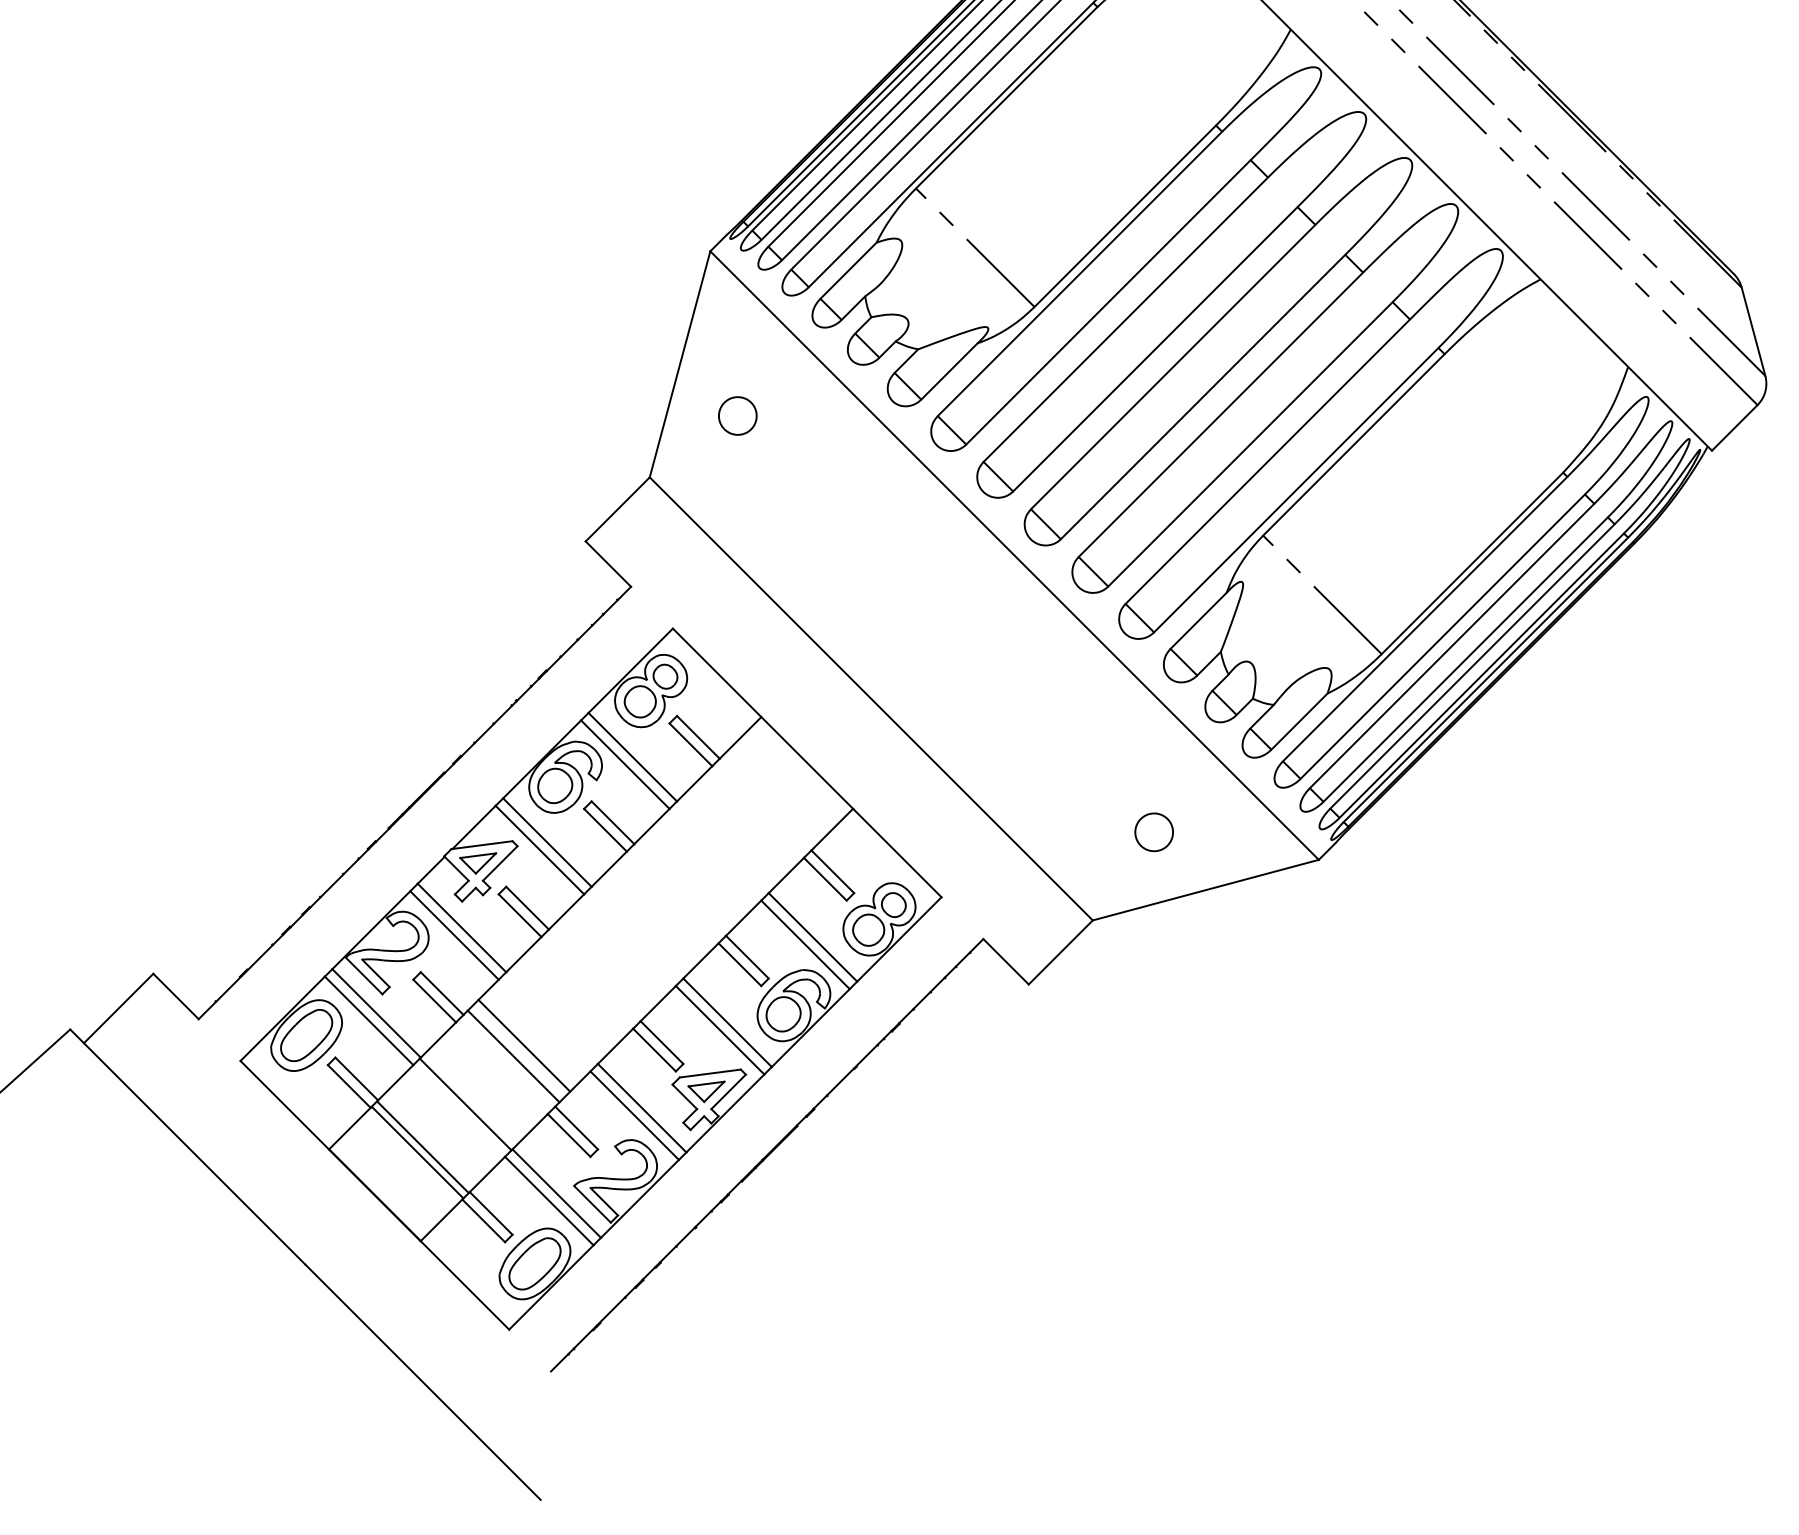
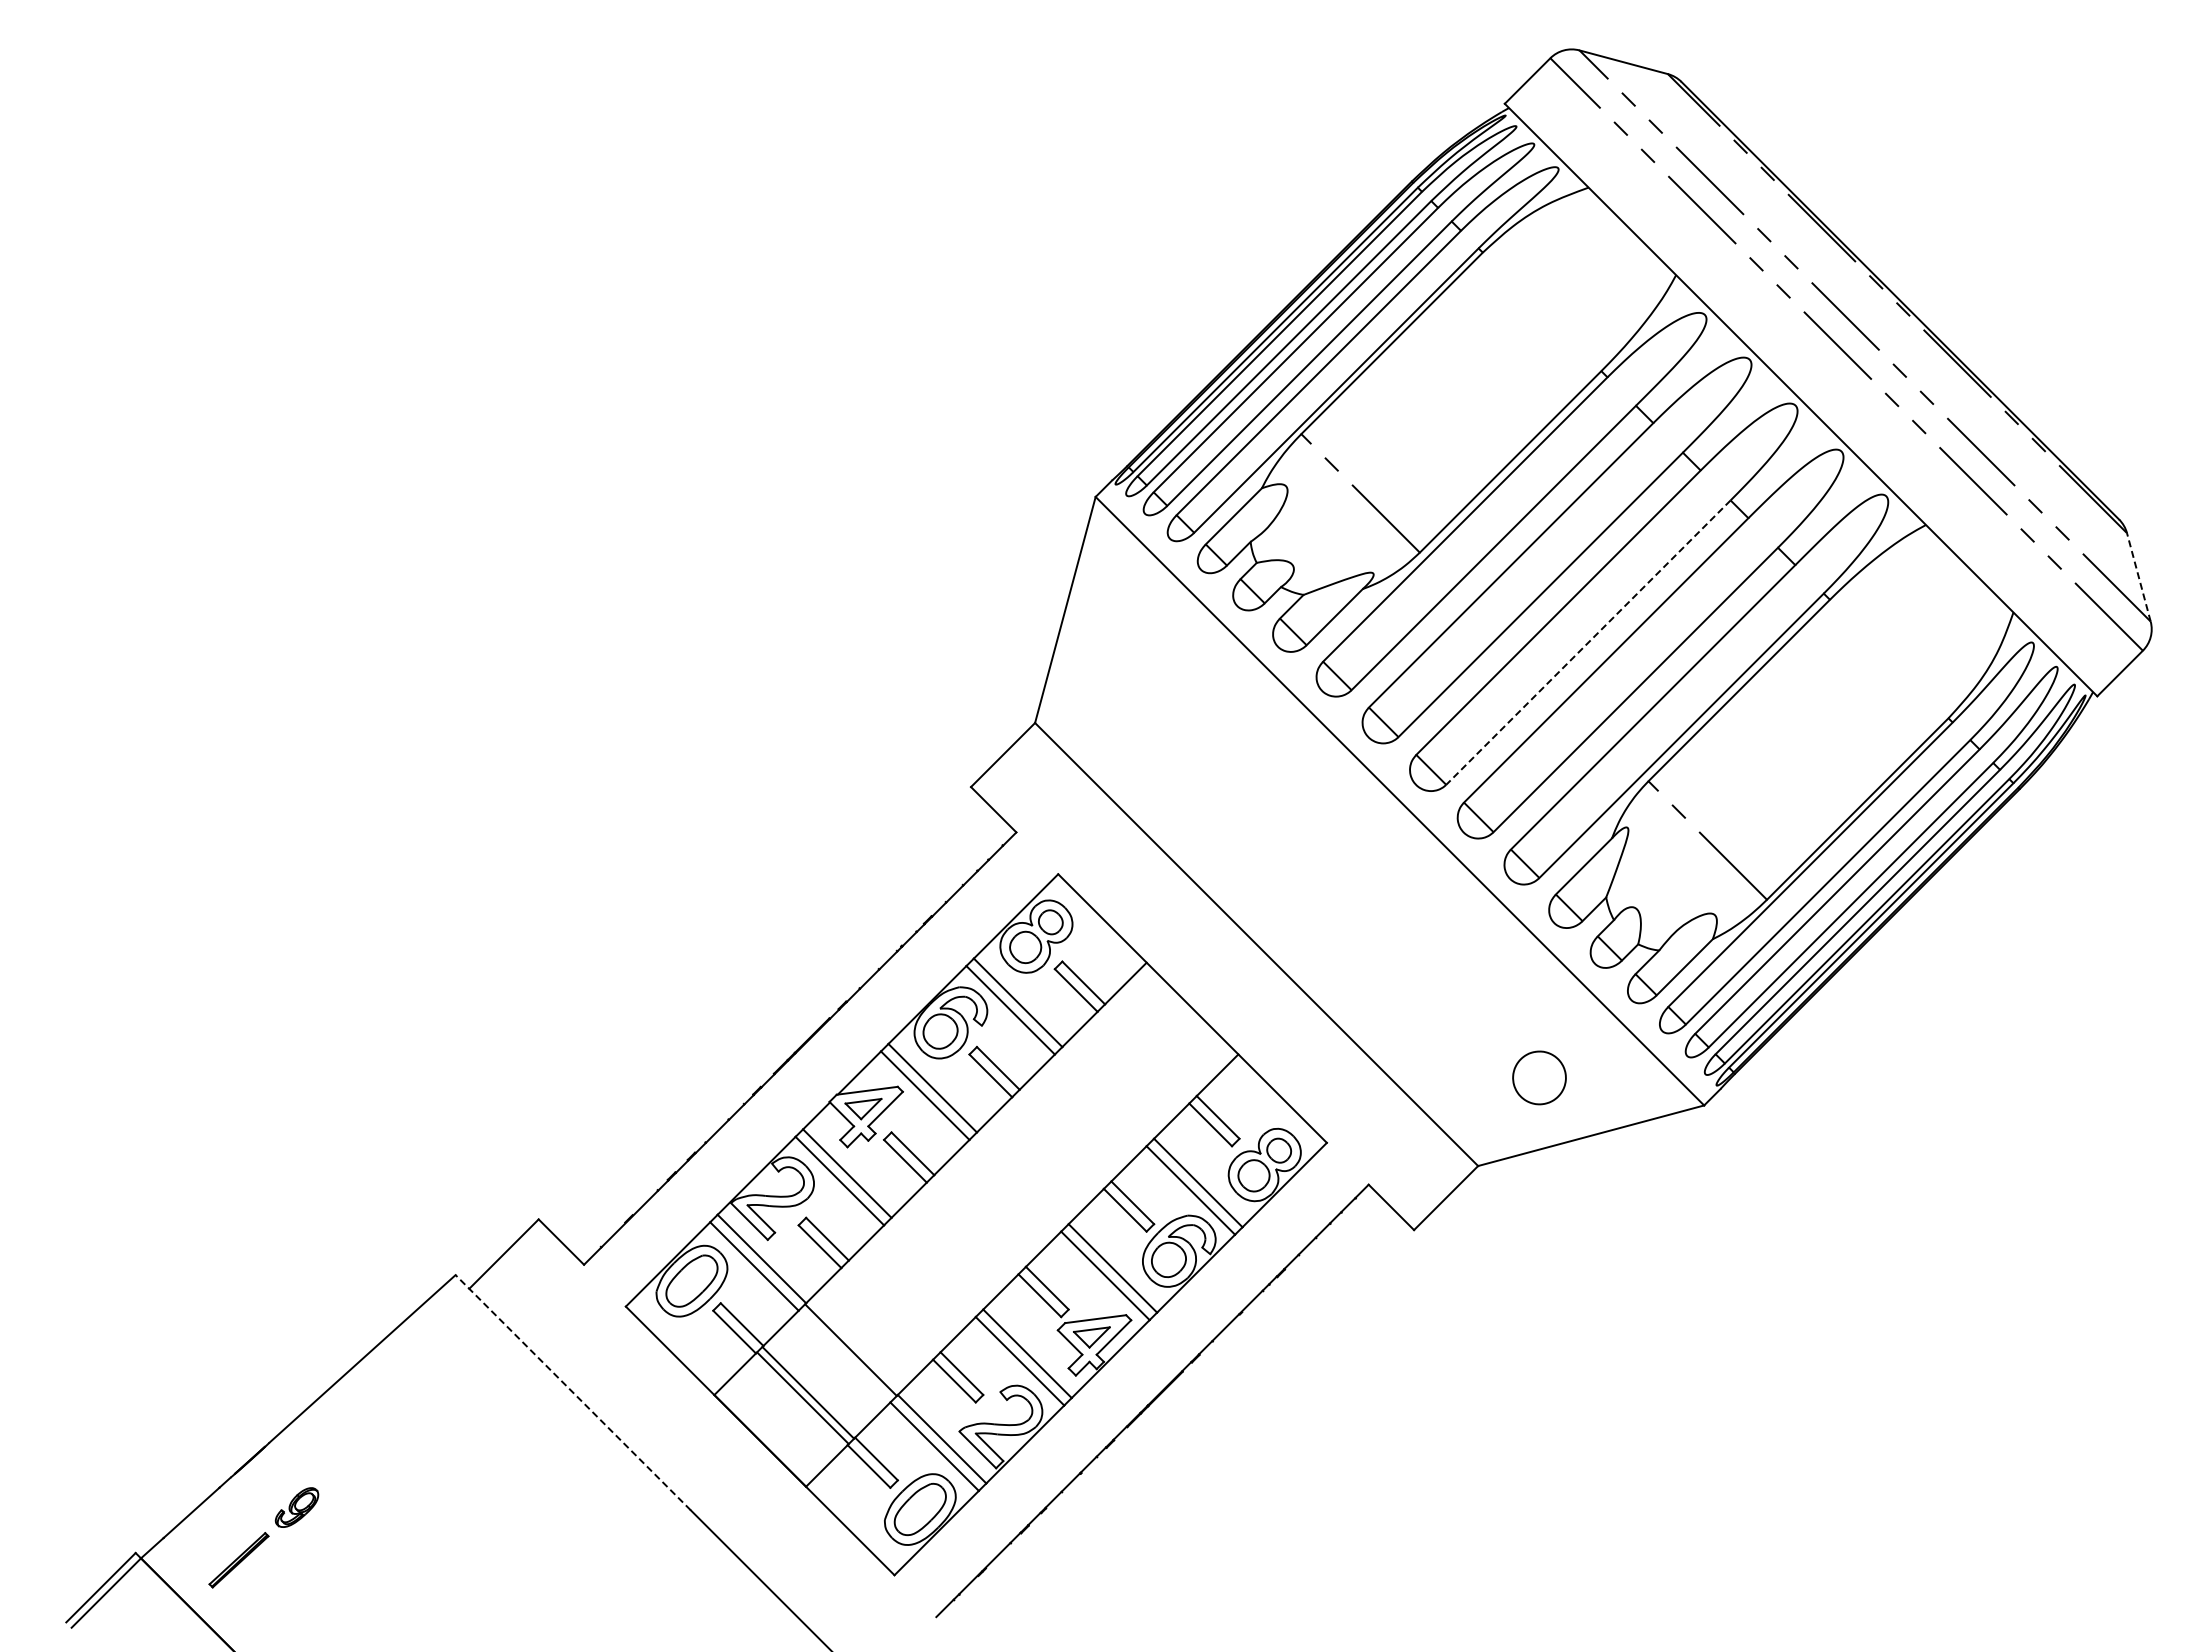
line: (1753, 331) -> (2138, 577), solid -> dashed
line: (1203, 396) -> (1588, 642), solid -> dashed
part: (737, 415) -> (1122, 661), removed
part: (1154, 831) -> (1539, 1077), size x1.4
line: (524, 1045) -> (909, 1291), removed
line: (513, 1055) -> (898, 1301), removed
line: (187, 1146) -> (572, 1392), solid -> dashed

